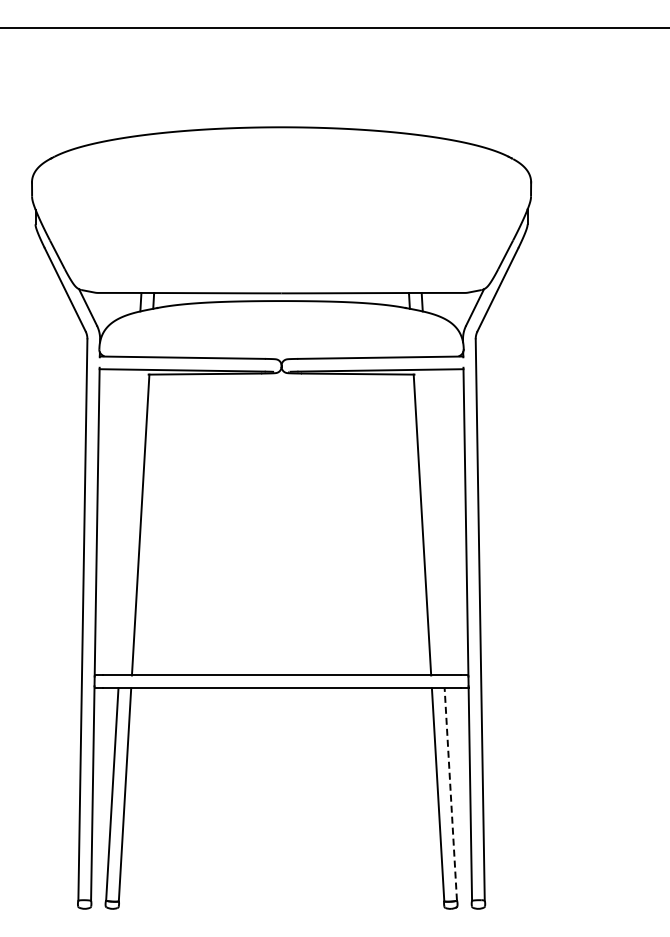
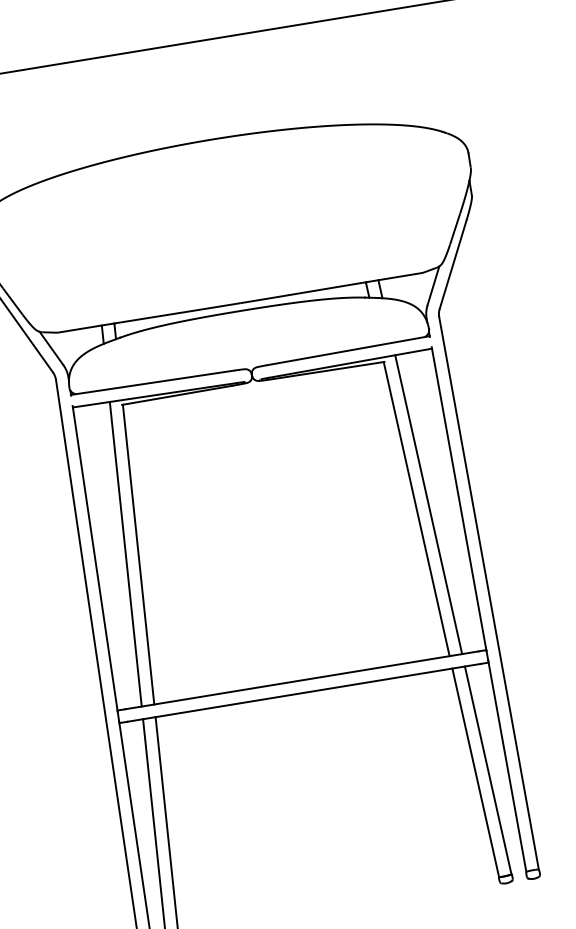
line: (127, 522) -> (125, 554), added
line: (434, 522) -> (428, 504), added
line: (450, 793) -> (487, 769), dashed -> solid

